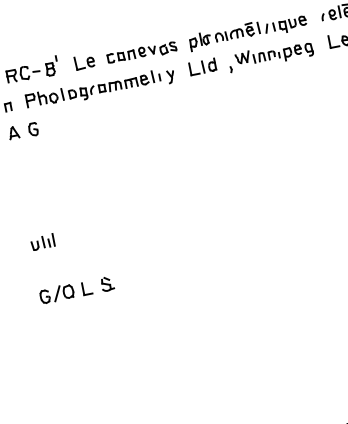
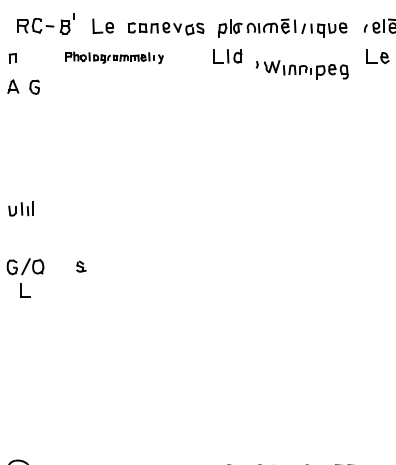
part: (274, 54) -> (306, 69), moved
part: (100, 88) -> (114, 57), size x0.6
part: (107, 283) -> (81, 266), size x0.7
part: (87, 288) -> (25, 290), moved

